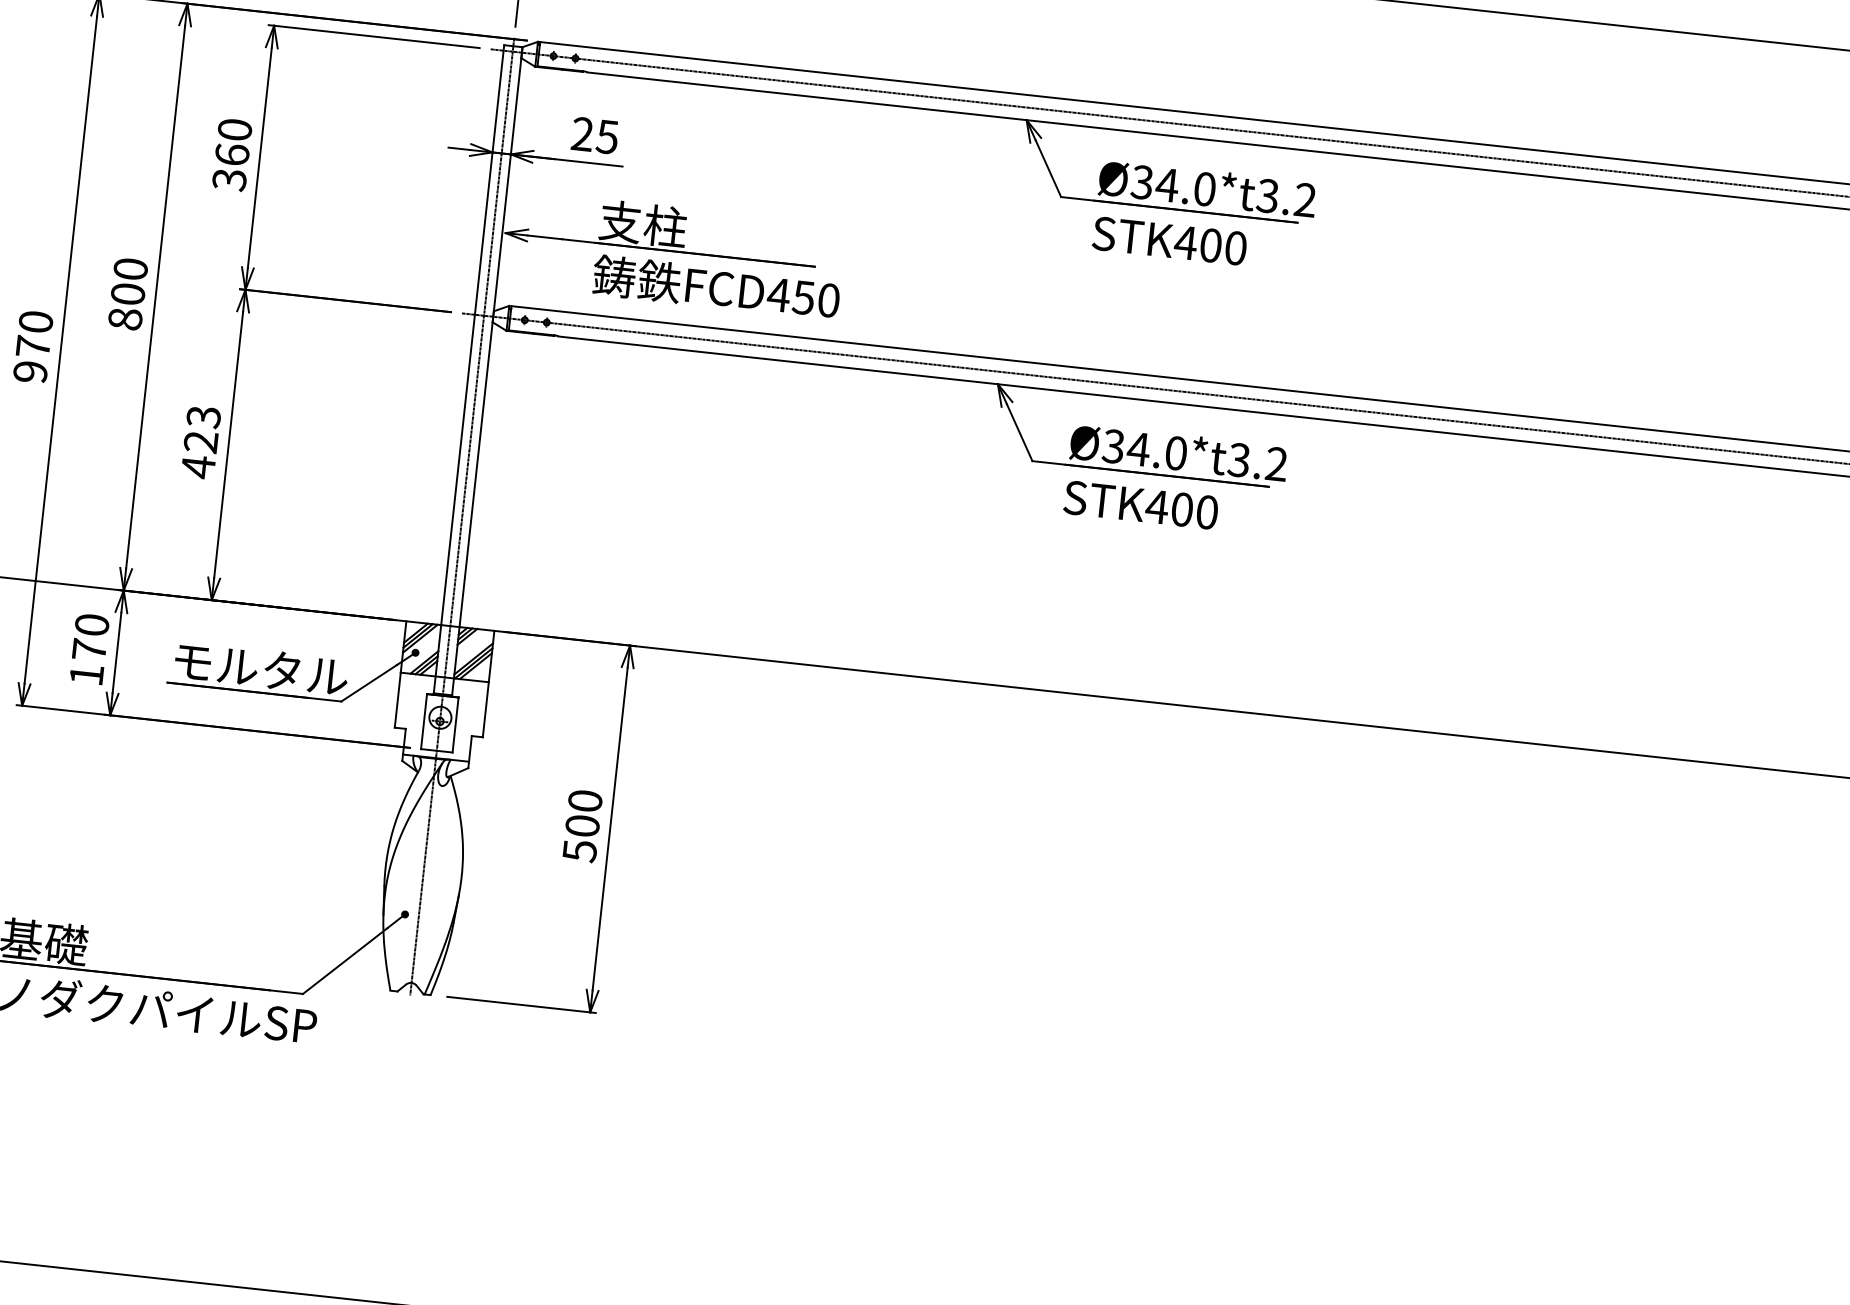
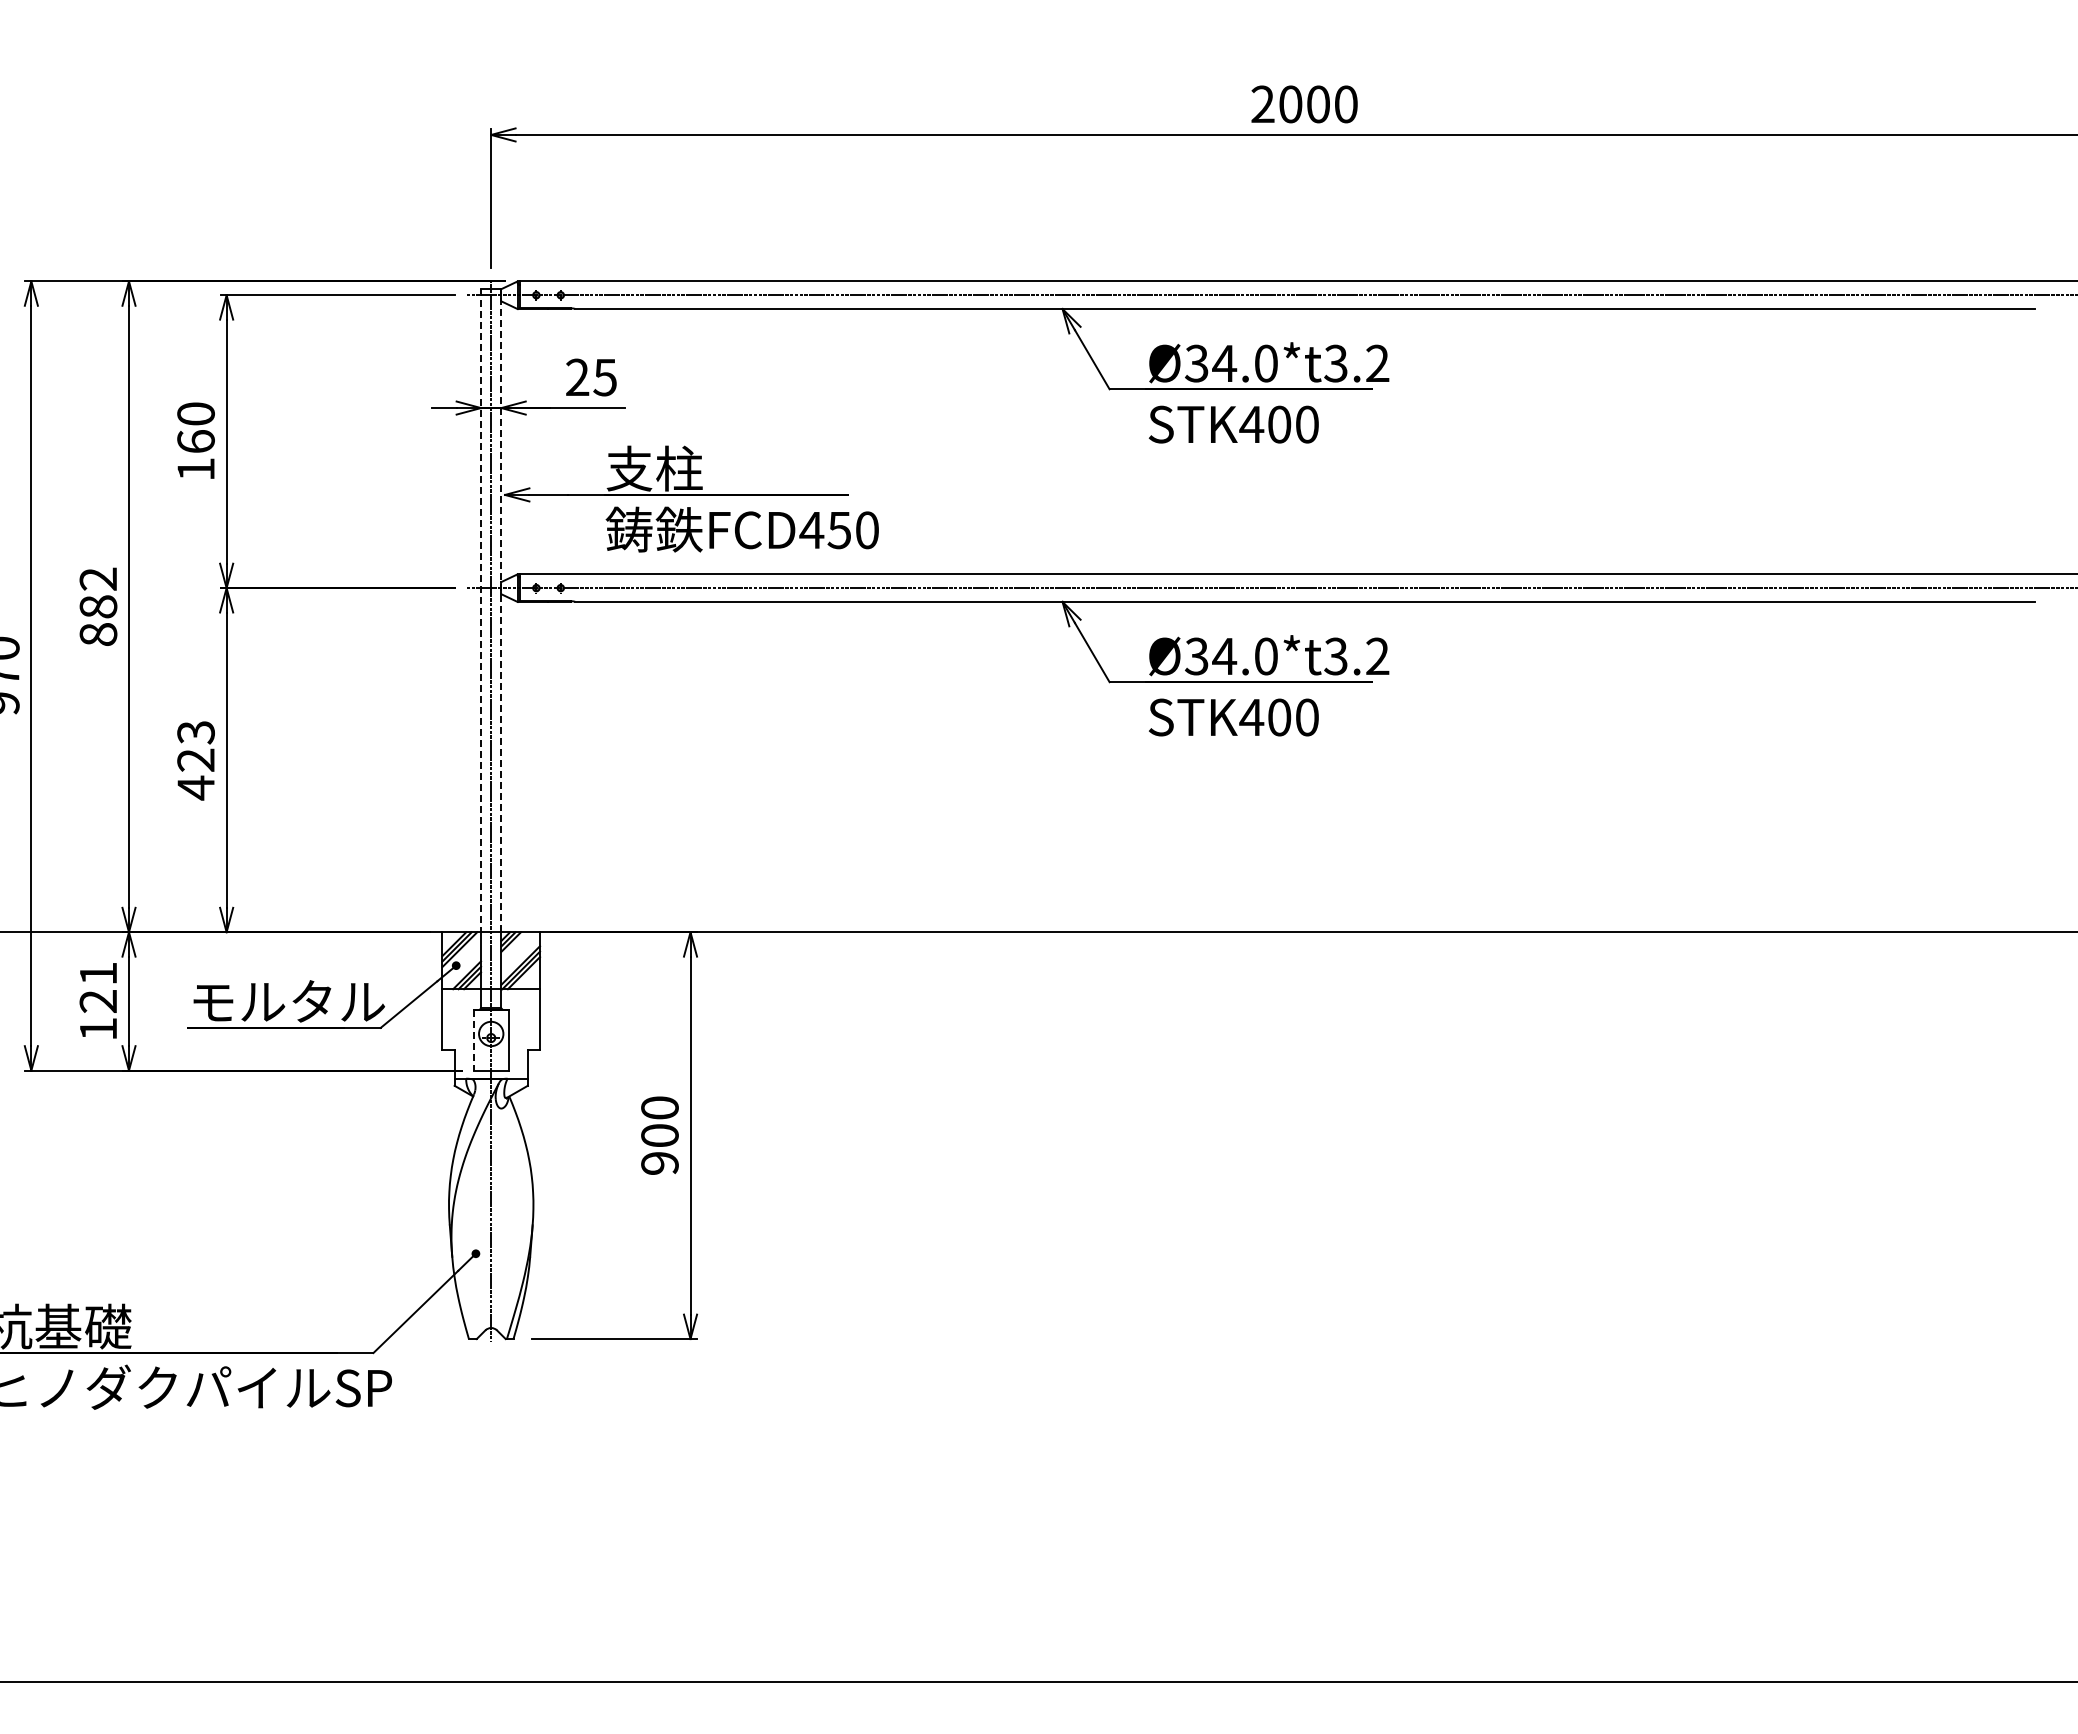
text: (229, 179) -> (195, 469), 360 -> 160
text: (129, 281) -> (98, 592), 800 -> 882
line: (473, 335) -> (481, 610), solid -> dashed
line: (491, 336) -> (501, 610), solid -> dashed
text: (90, 637) -> (98, 987), 170 -> 121
line: (423, 721) -> (473, 1040), solid -> dashed
text: (579, 851) -> (659, 1163), 500 -> 900

